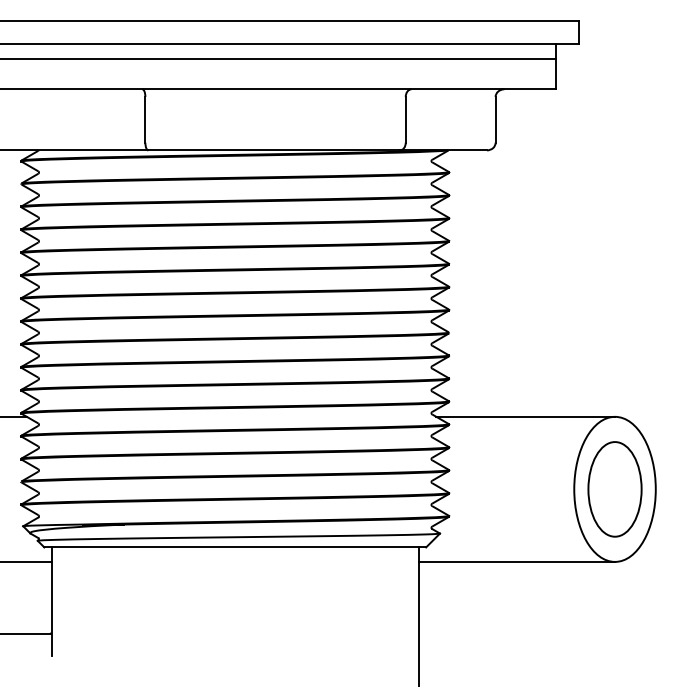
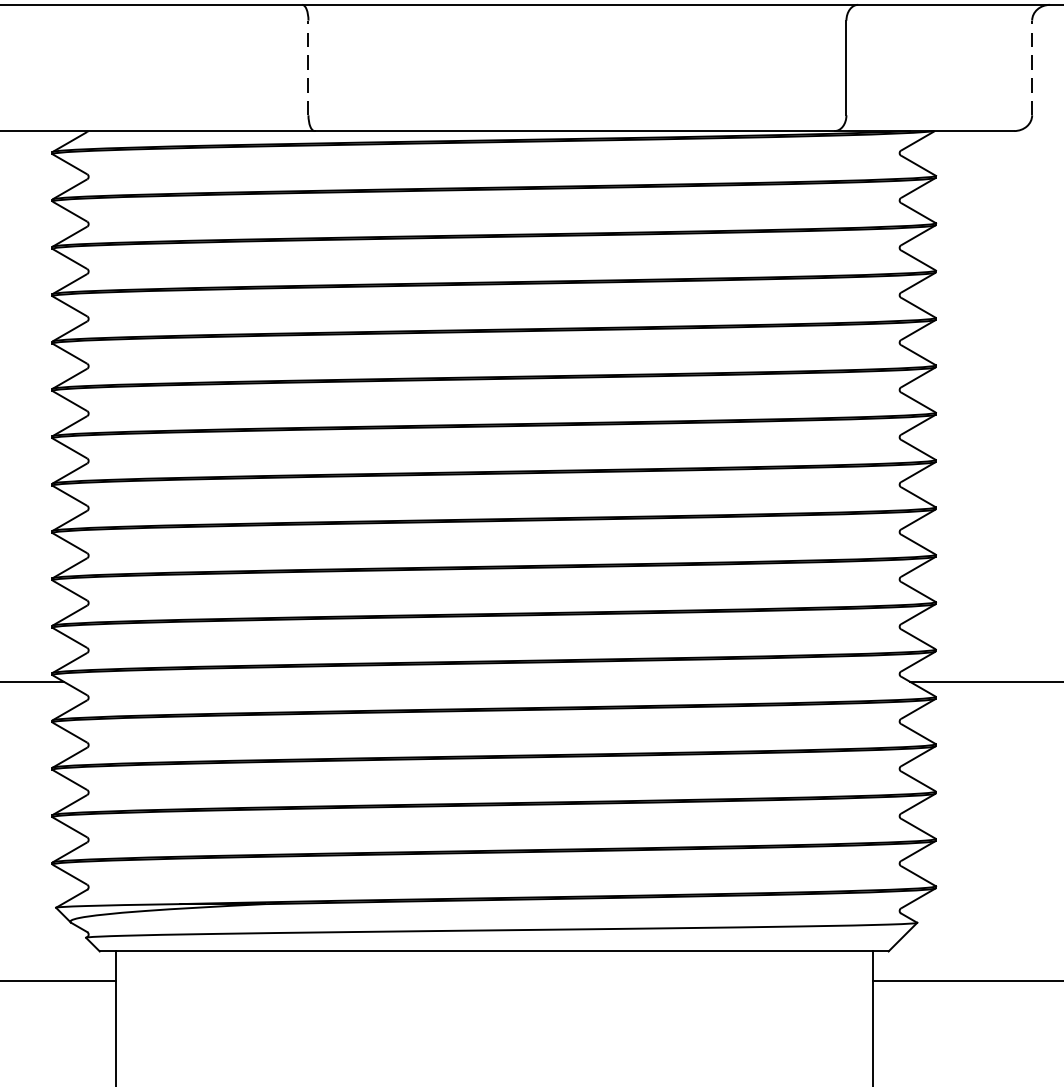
line: (145, 119) -> (308, 67), solid -> dashed
line: (495, 119) -> (1031, 67), solid -> dashed

